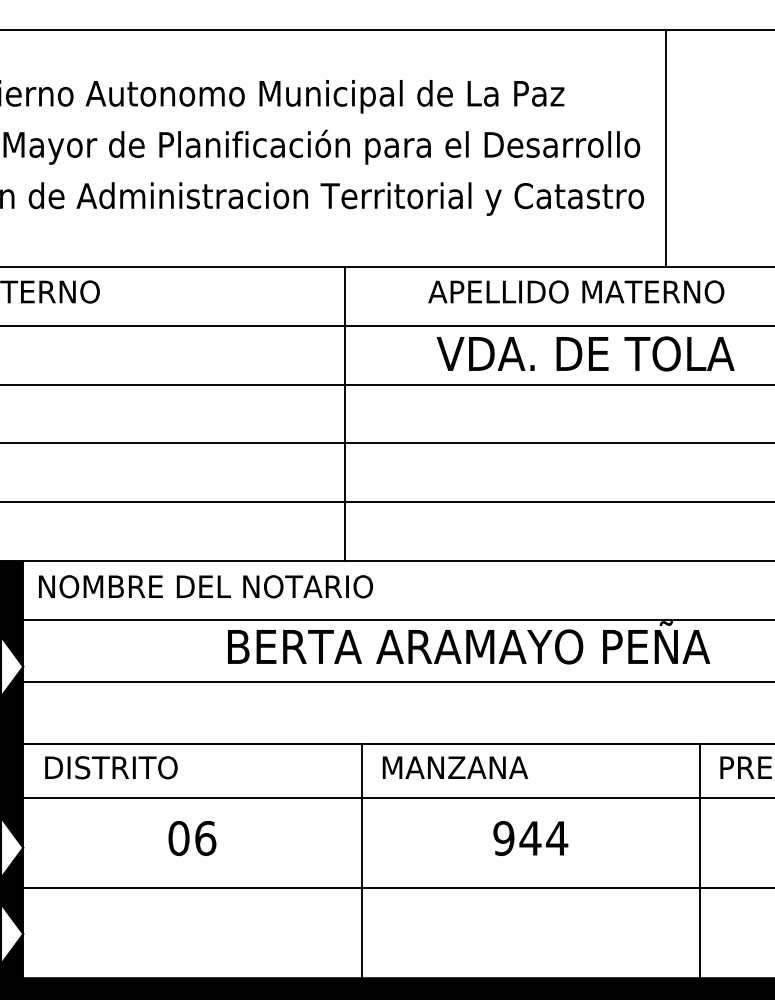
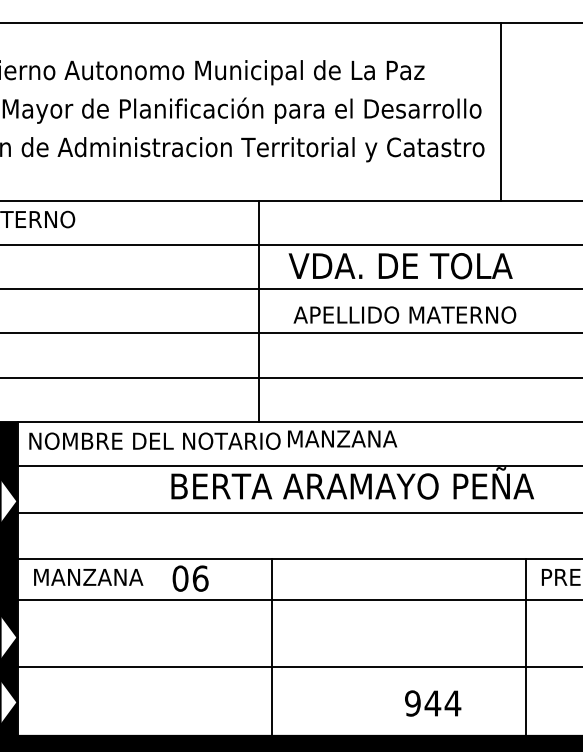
text: (576, 291) -> (405, 314), moved
text: (585, 353) -> (400, 265), moved
text: (119, 767) -> (89, 577), DISTRITO -> MANZANA
text: (455, 767) -> (342, 438), moved
text: (192, 838) -> (190, 578), moved
text: (530, 838) -> (432, 703), moved

